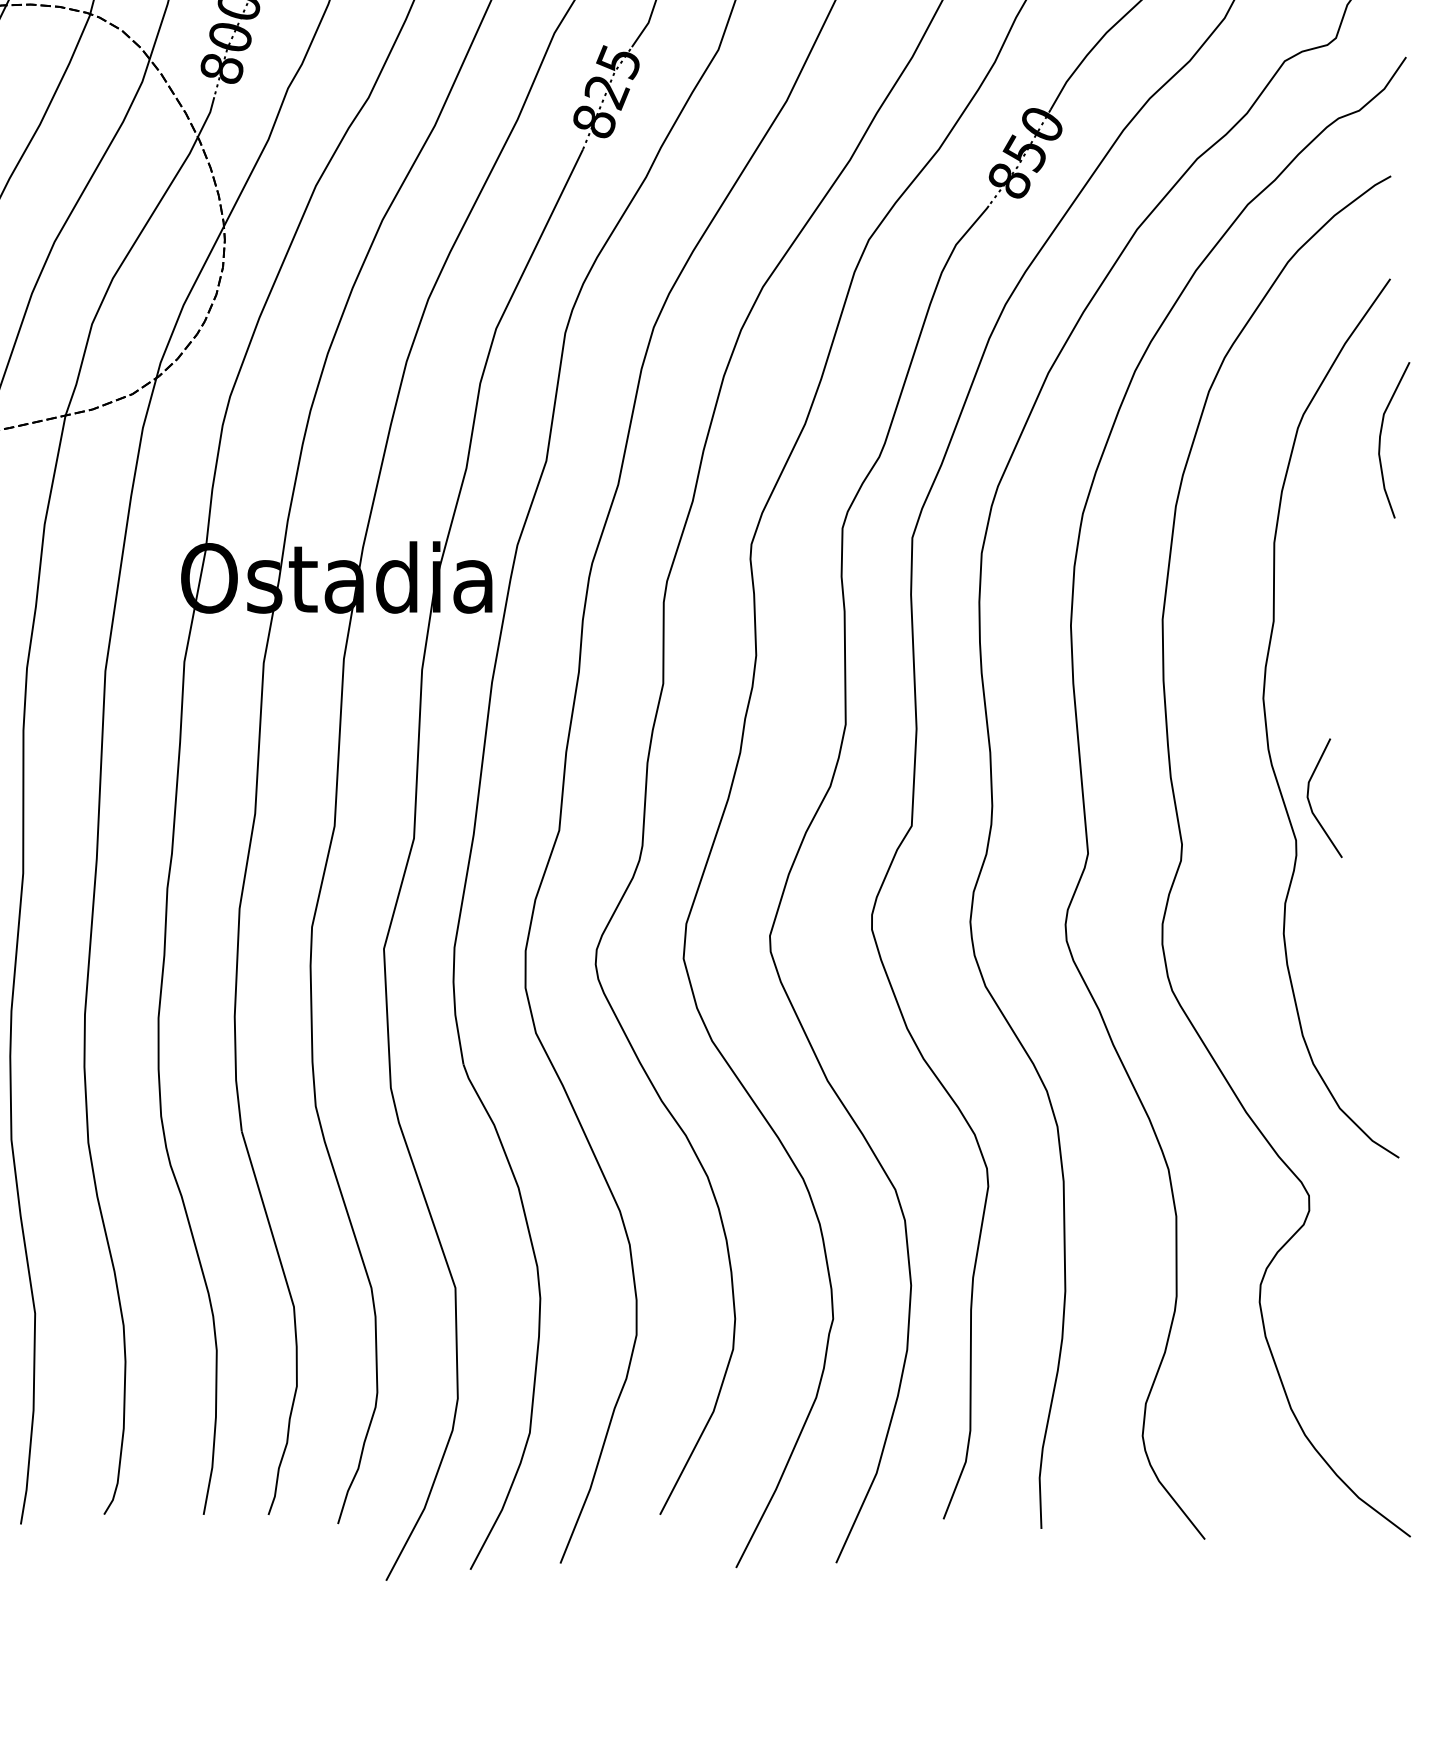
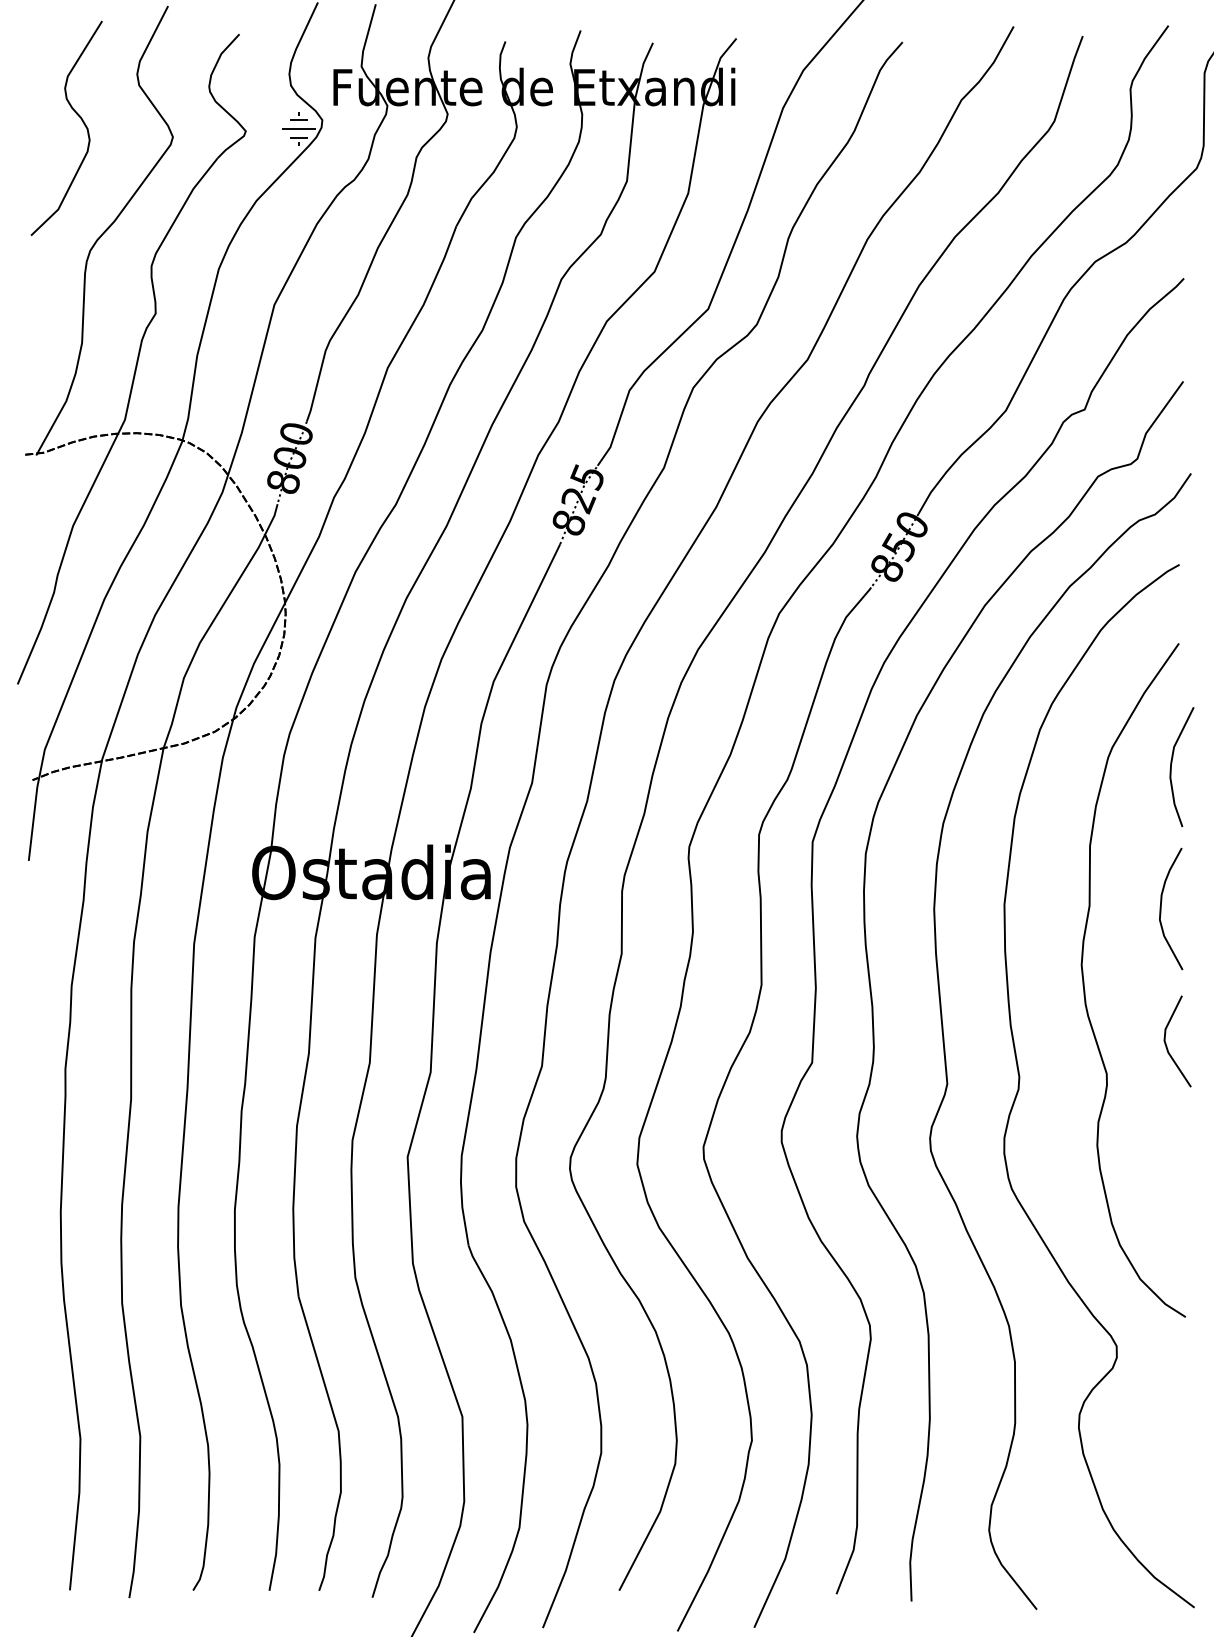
curve: (1367, 624) -> (1161, 908), added
line: (1310, 800) -> (1166, 1043), moved

